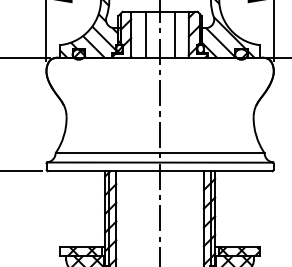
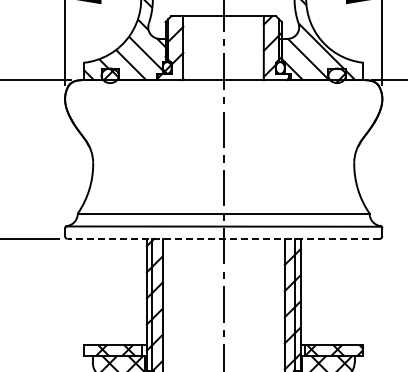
line: (145, 34) -> (203, 48), removed
line: (174, 34) -> (243, 48), removed
line: (159, 171) -> (223, 238), solid -> dashed

